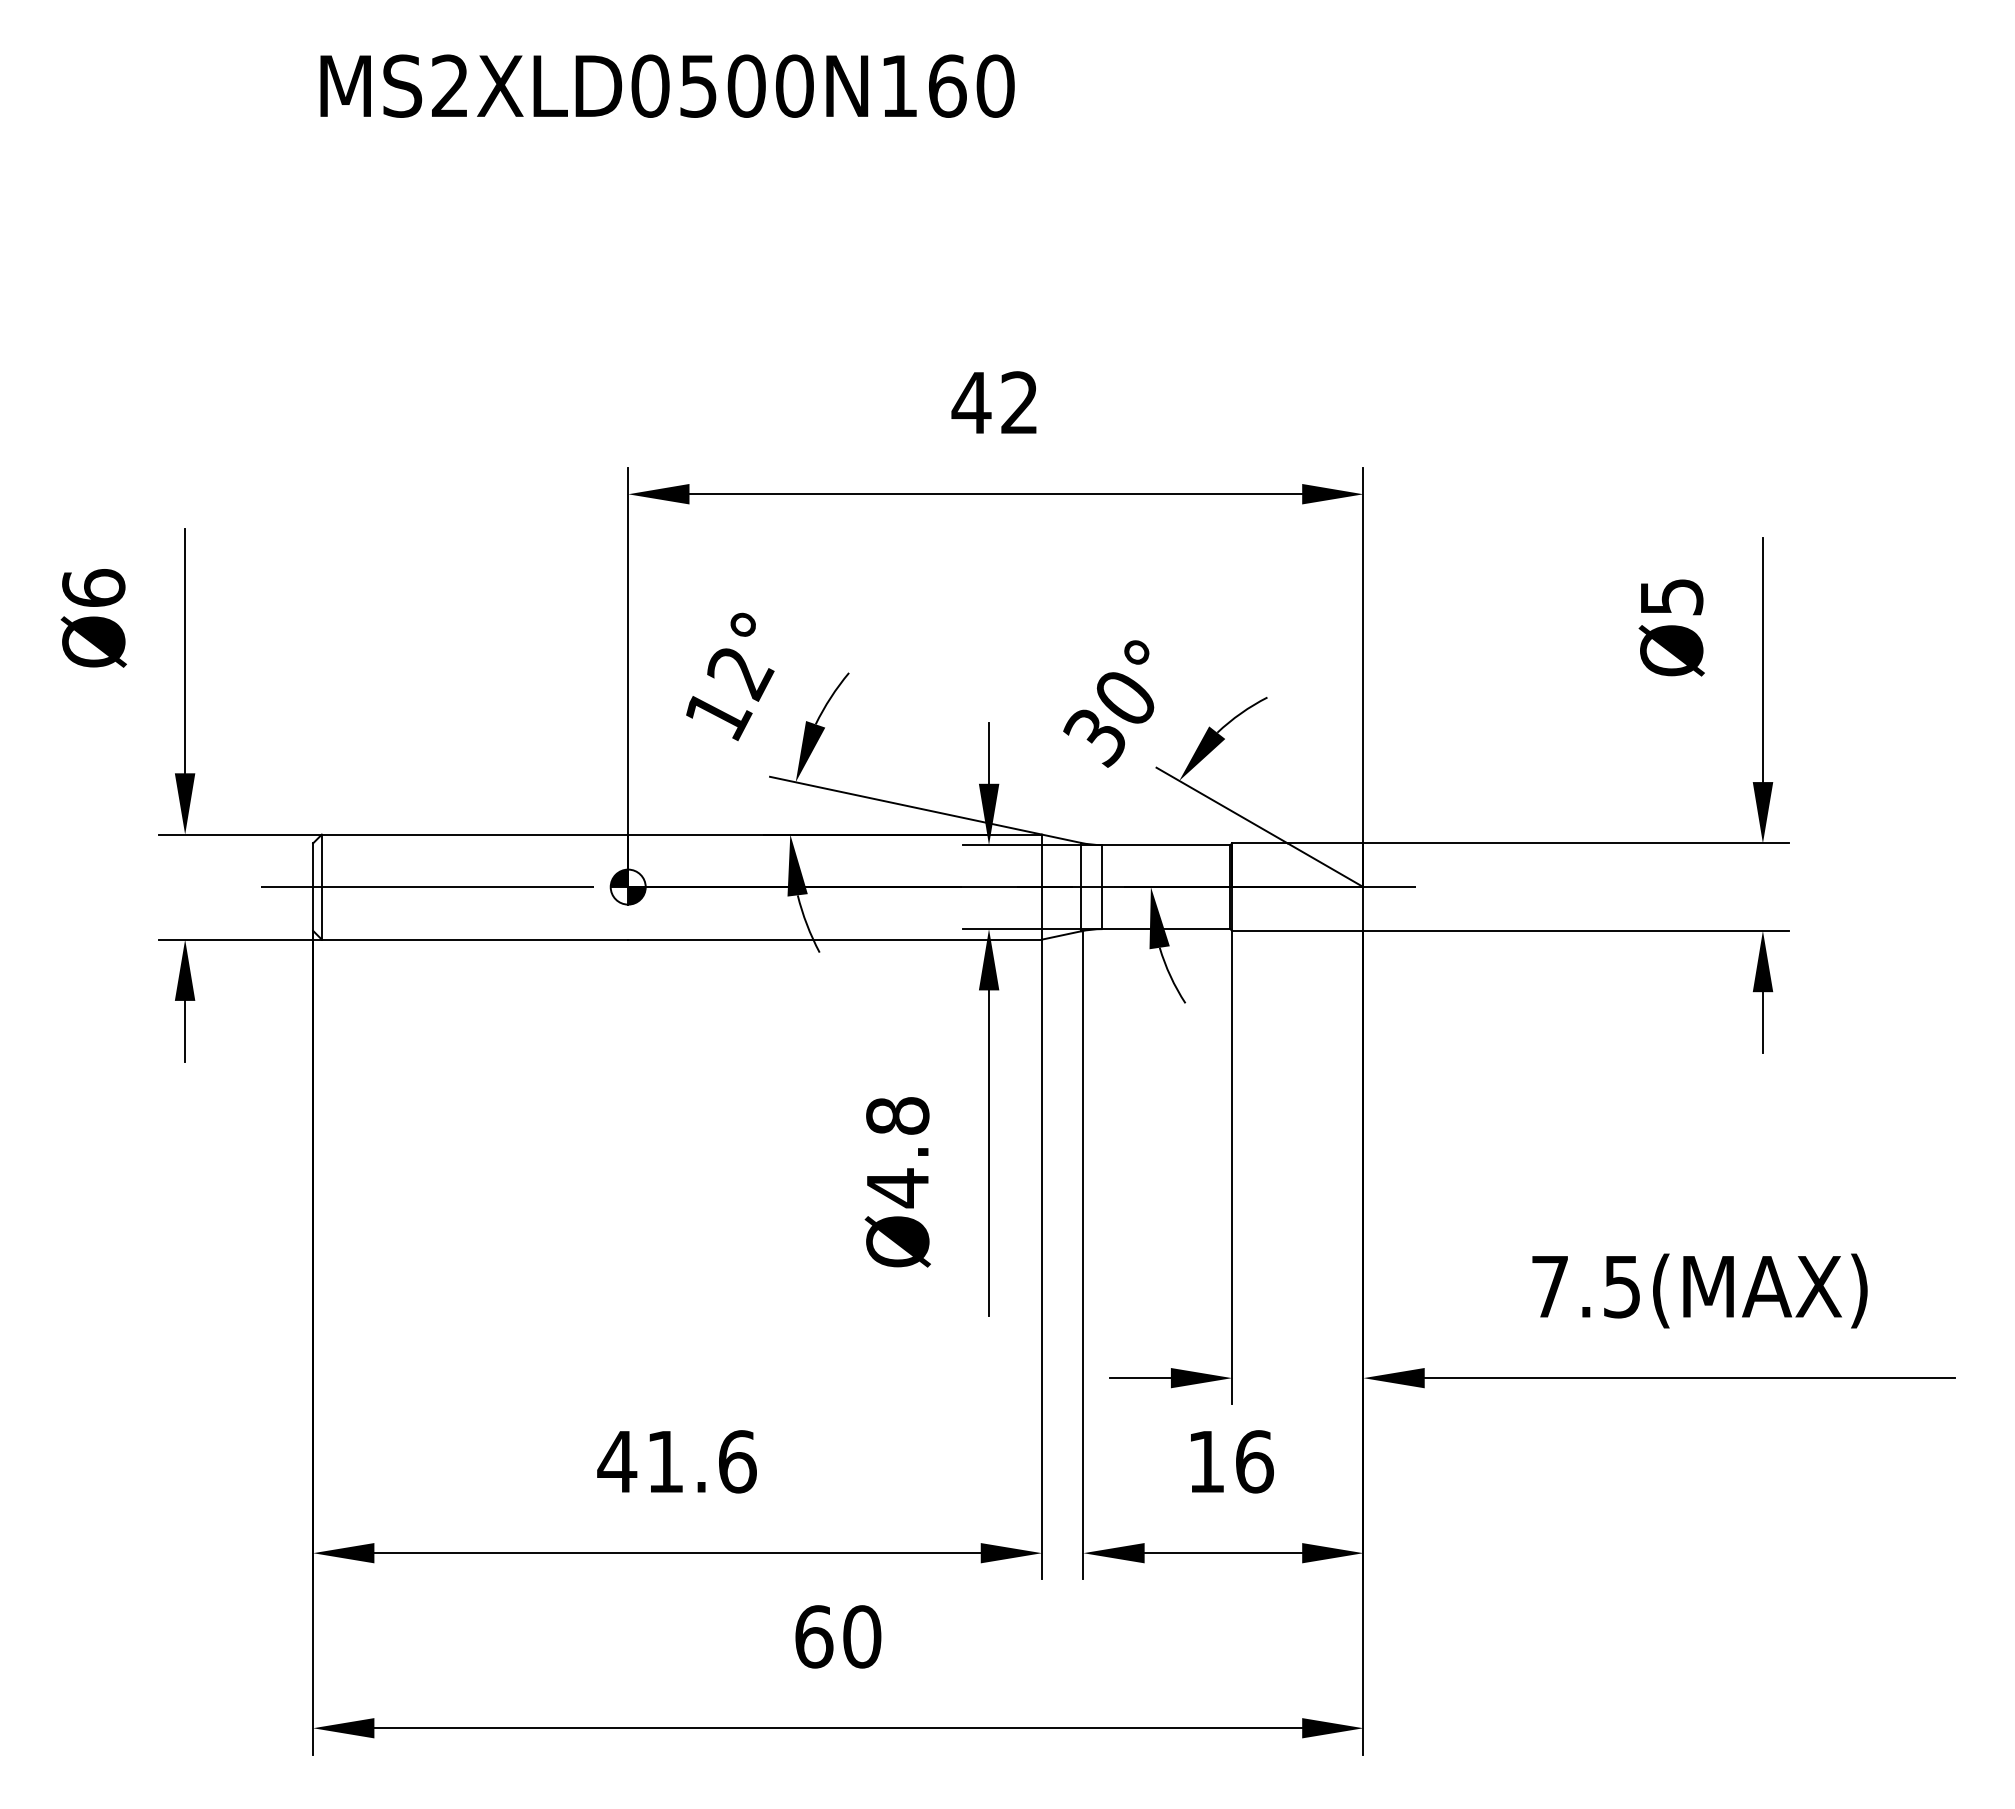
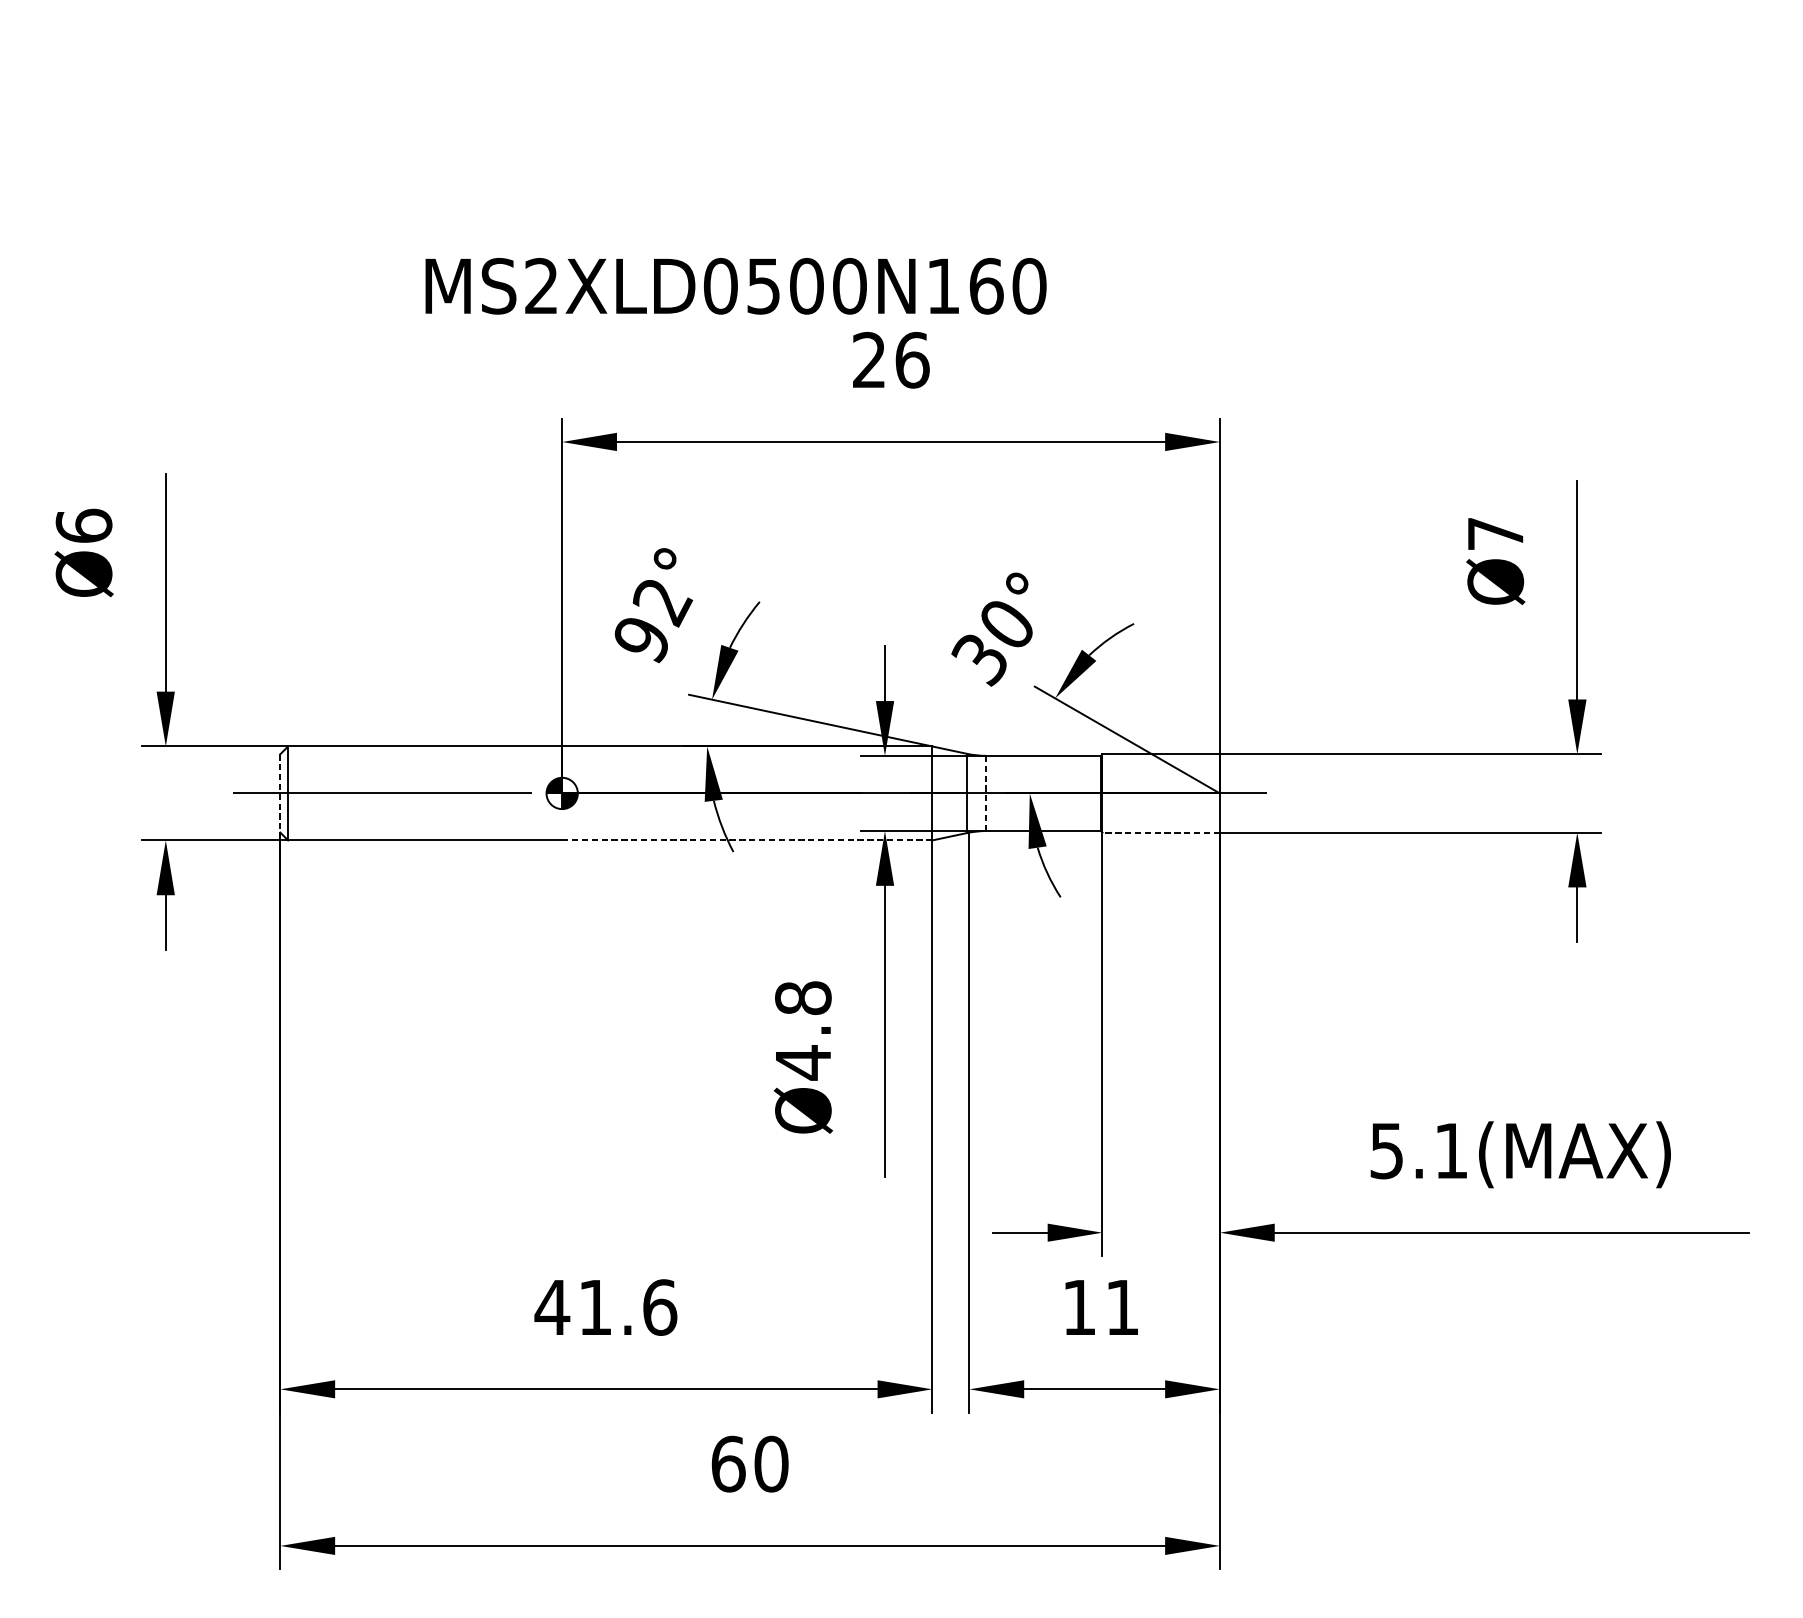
text: (667, 85) -> (735, 285), moved
text: (995, 402) -> (890, 359), 42 -> 26
text: (1672, 597) -> (1496, 534), Ø5 -> Ø7
text: (719, 716) -> (643, 640), 12° -> 92°
line: (313, 887) -> (280, 793), solid -> dashed
line: (1102, 887) -> (986, 793), solid -> dashed
line: (1297, 930) -> (1160, 832), solid -> dashed
line: (835, 939) -> (747, 840), solid -> dashed
text: (1585, 1287) -> (1418, 1151), 7.5(MAX) -> 5.1(MAX)
text: (1254, 1461) -> (1122, 1307), 16 -> 11

